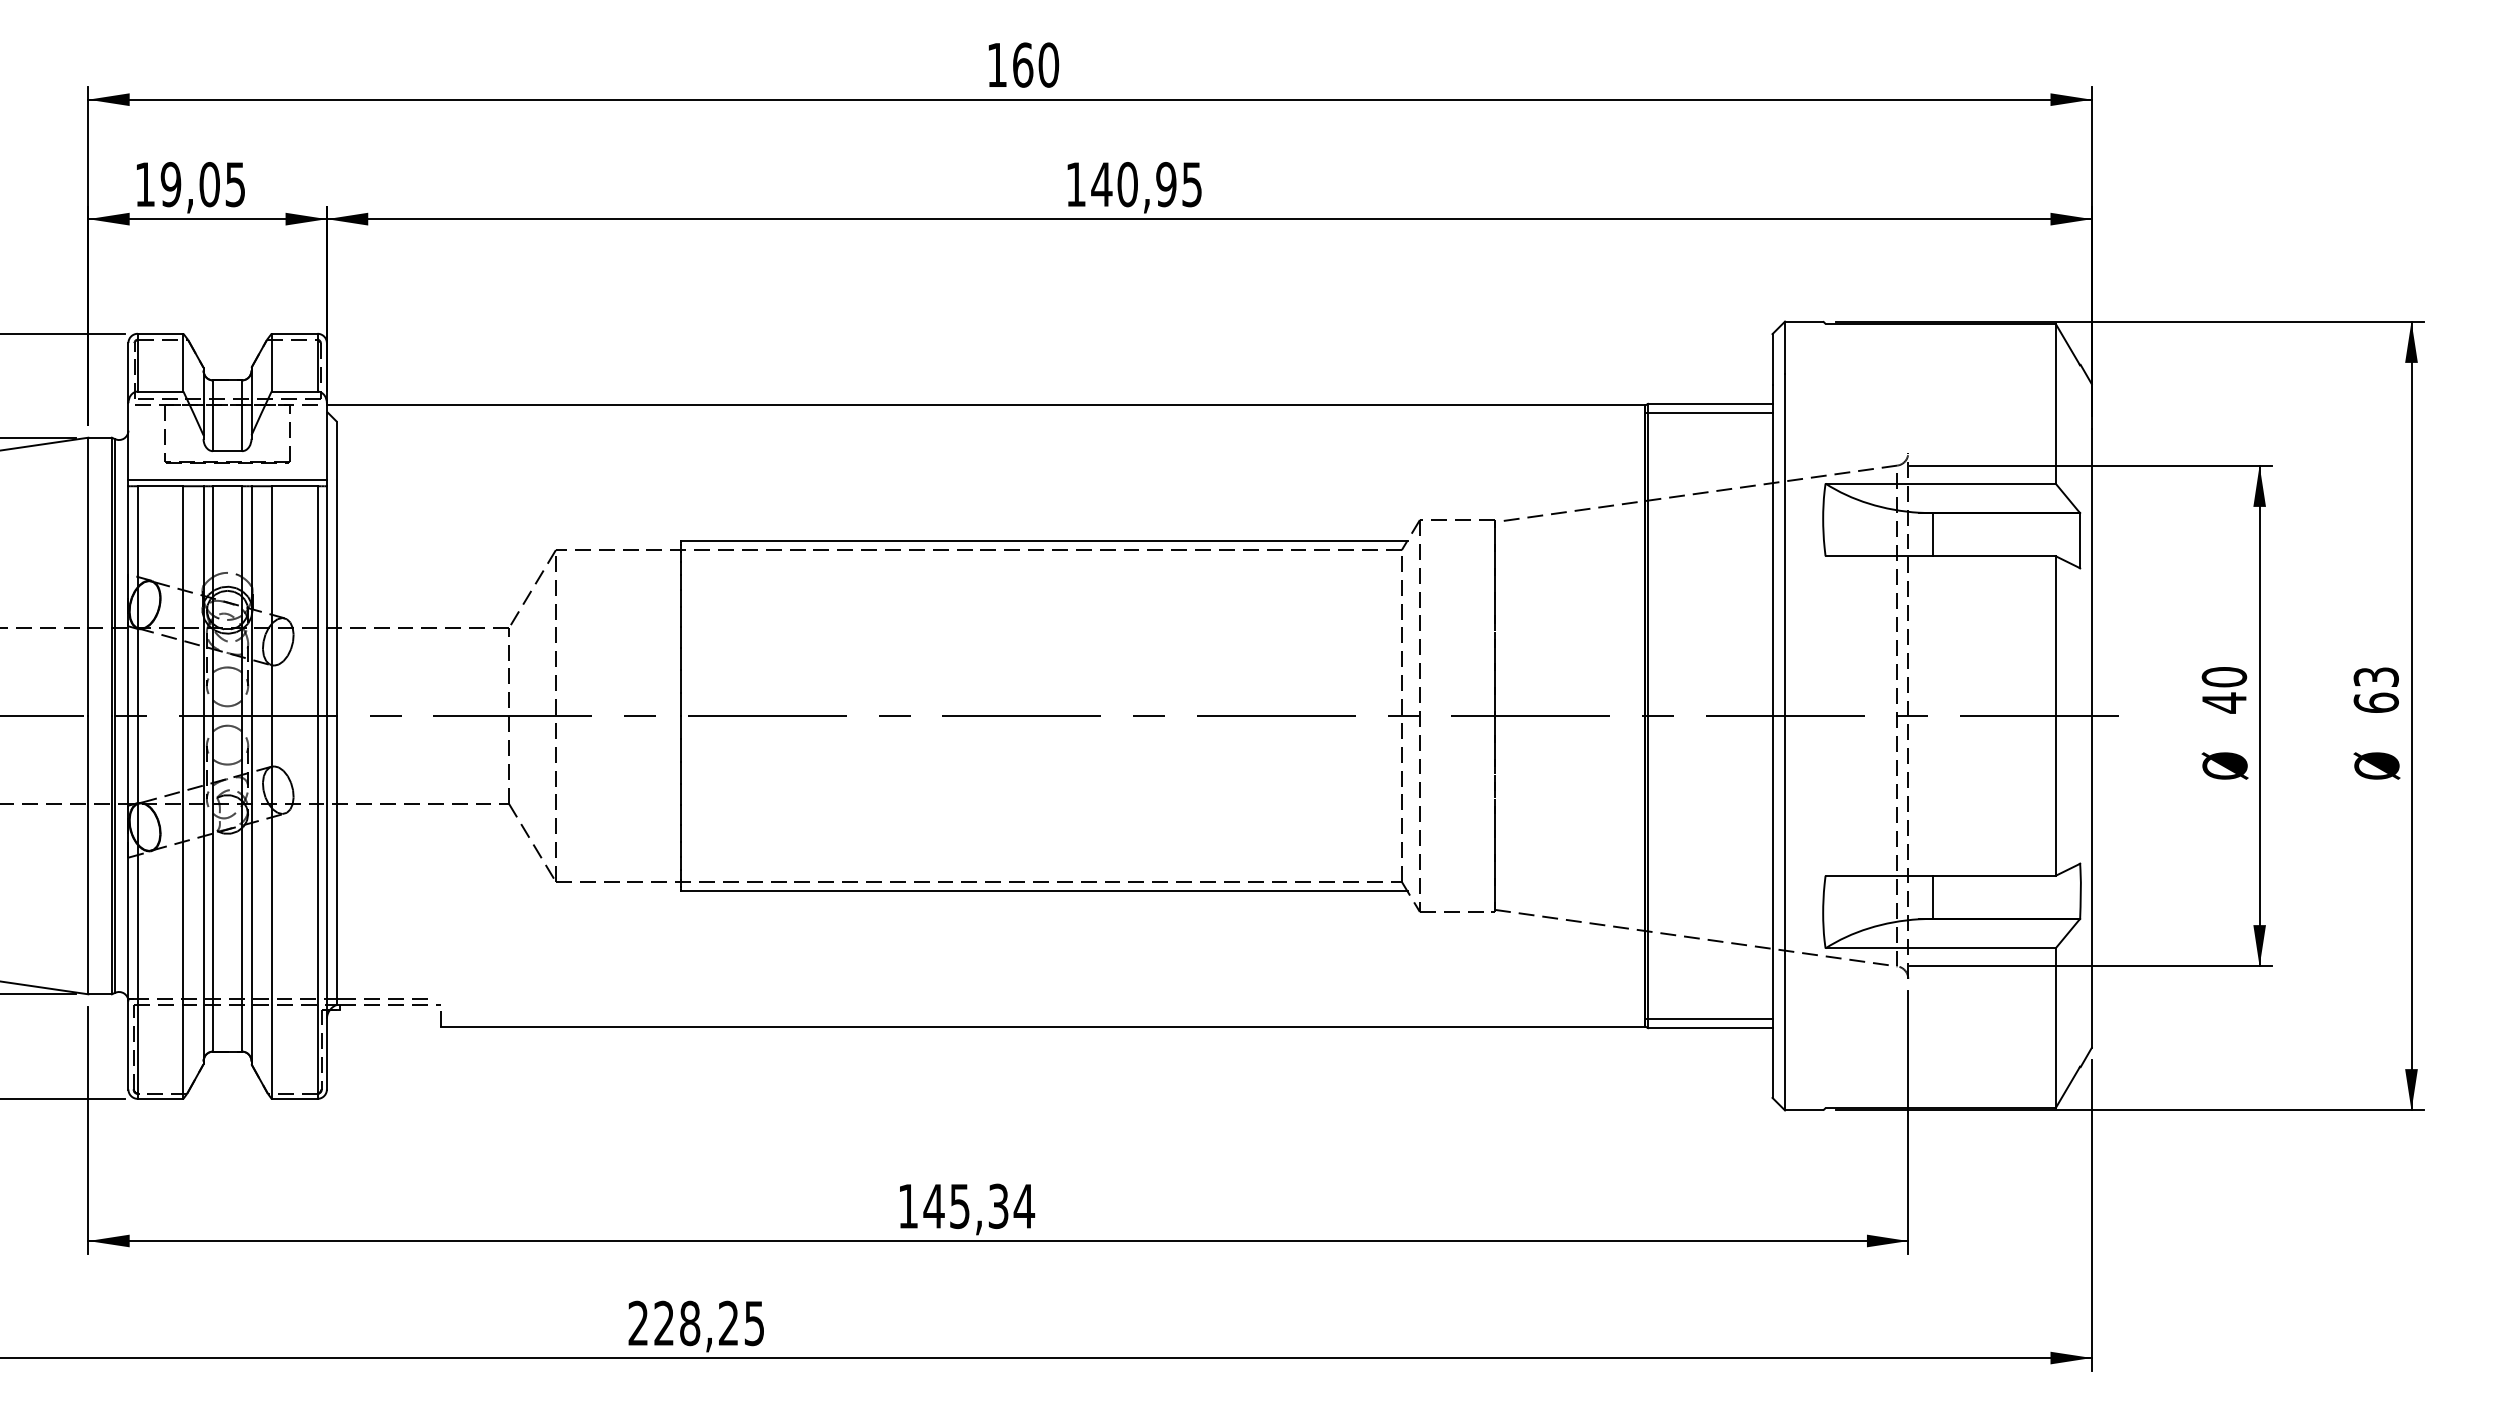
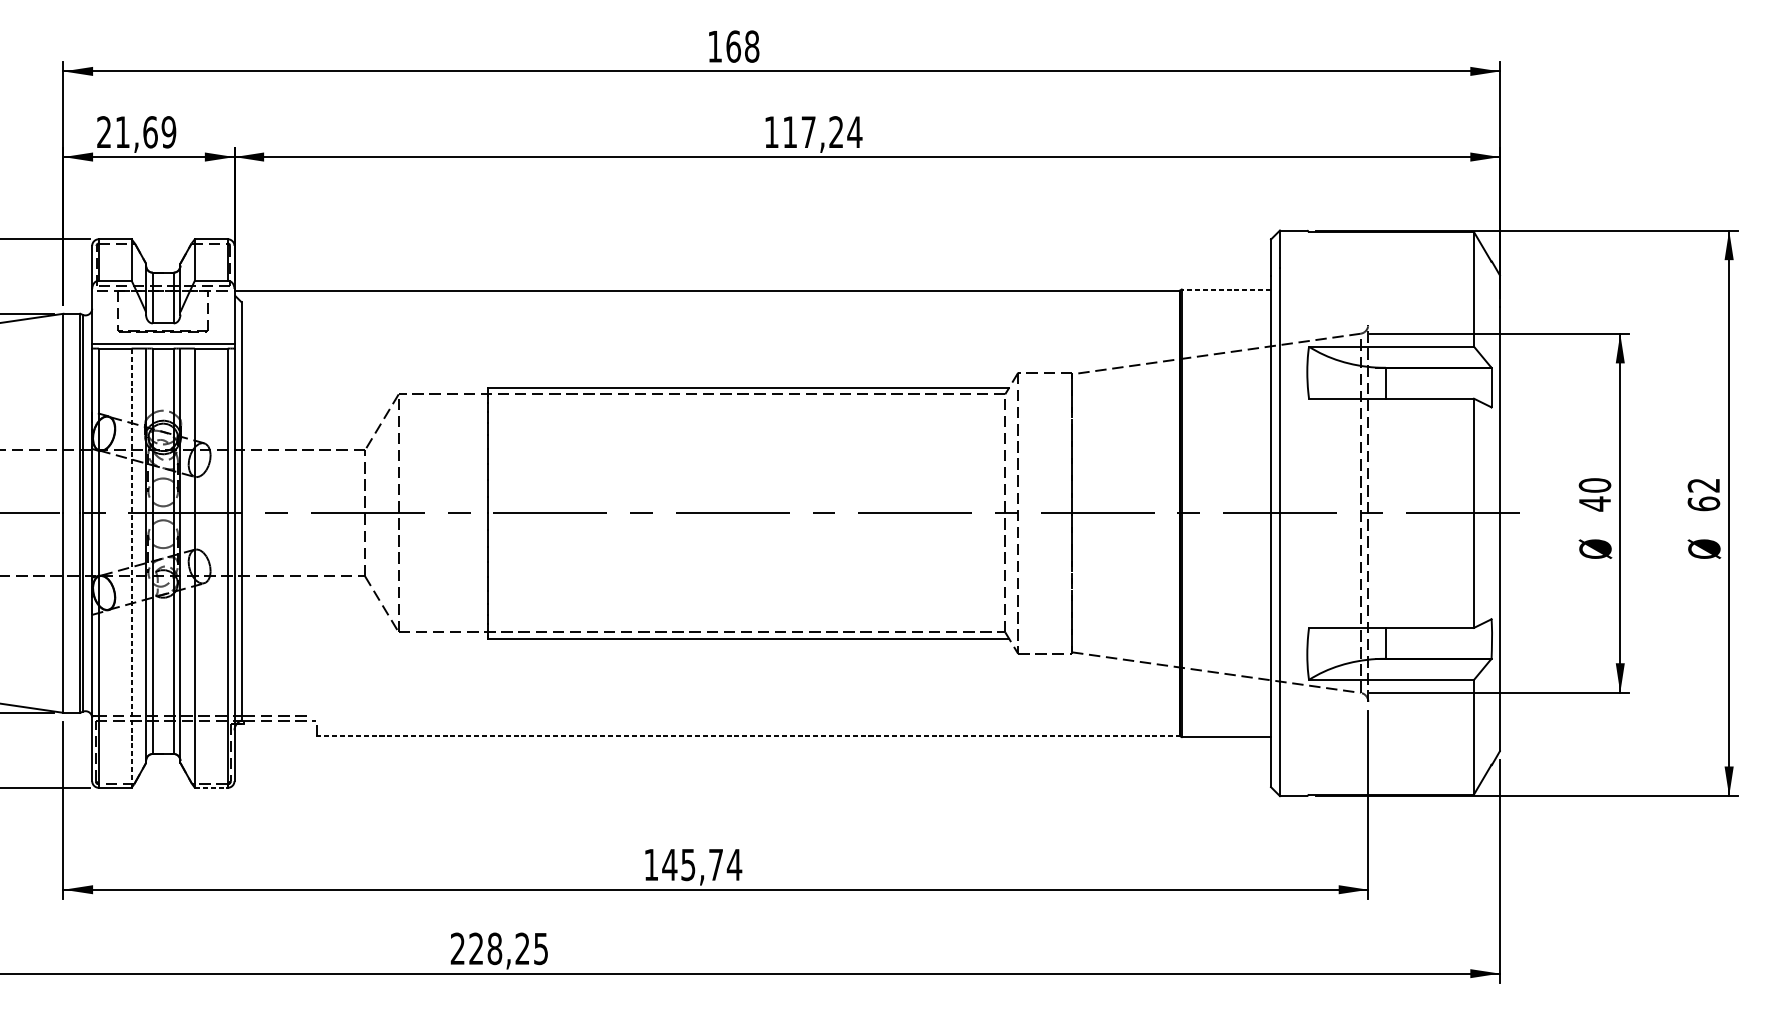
text: (1048, 64) -> (751, 46), 160 -> 168
text: (190, 184) -> (136, 132), 19,05 -> 21,69
text: (1146, 184) -> (822, 132), 140,95 -> 117,24
line: (1709, 403) -> (1225, 289), solid -> dashed
line: (1708, 413) -> (1225, 296), removed
text: (2376, 677) -> (1704, 485), 63 -> 62
line: (183, 792) -> (131, 568), solid -> dashed
line: (1708, 1018) -> (1225, 730), removed
line: (1043, 1026) -> (748, 735), solid -> dashed
line: (294, 1098) -> (211, 787), solid -> dashed
text: (998, 1206) -> (716, 865), 145,34 -> 145,74

